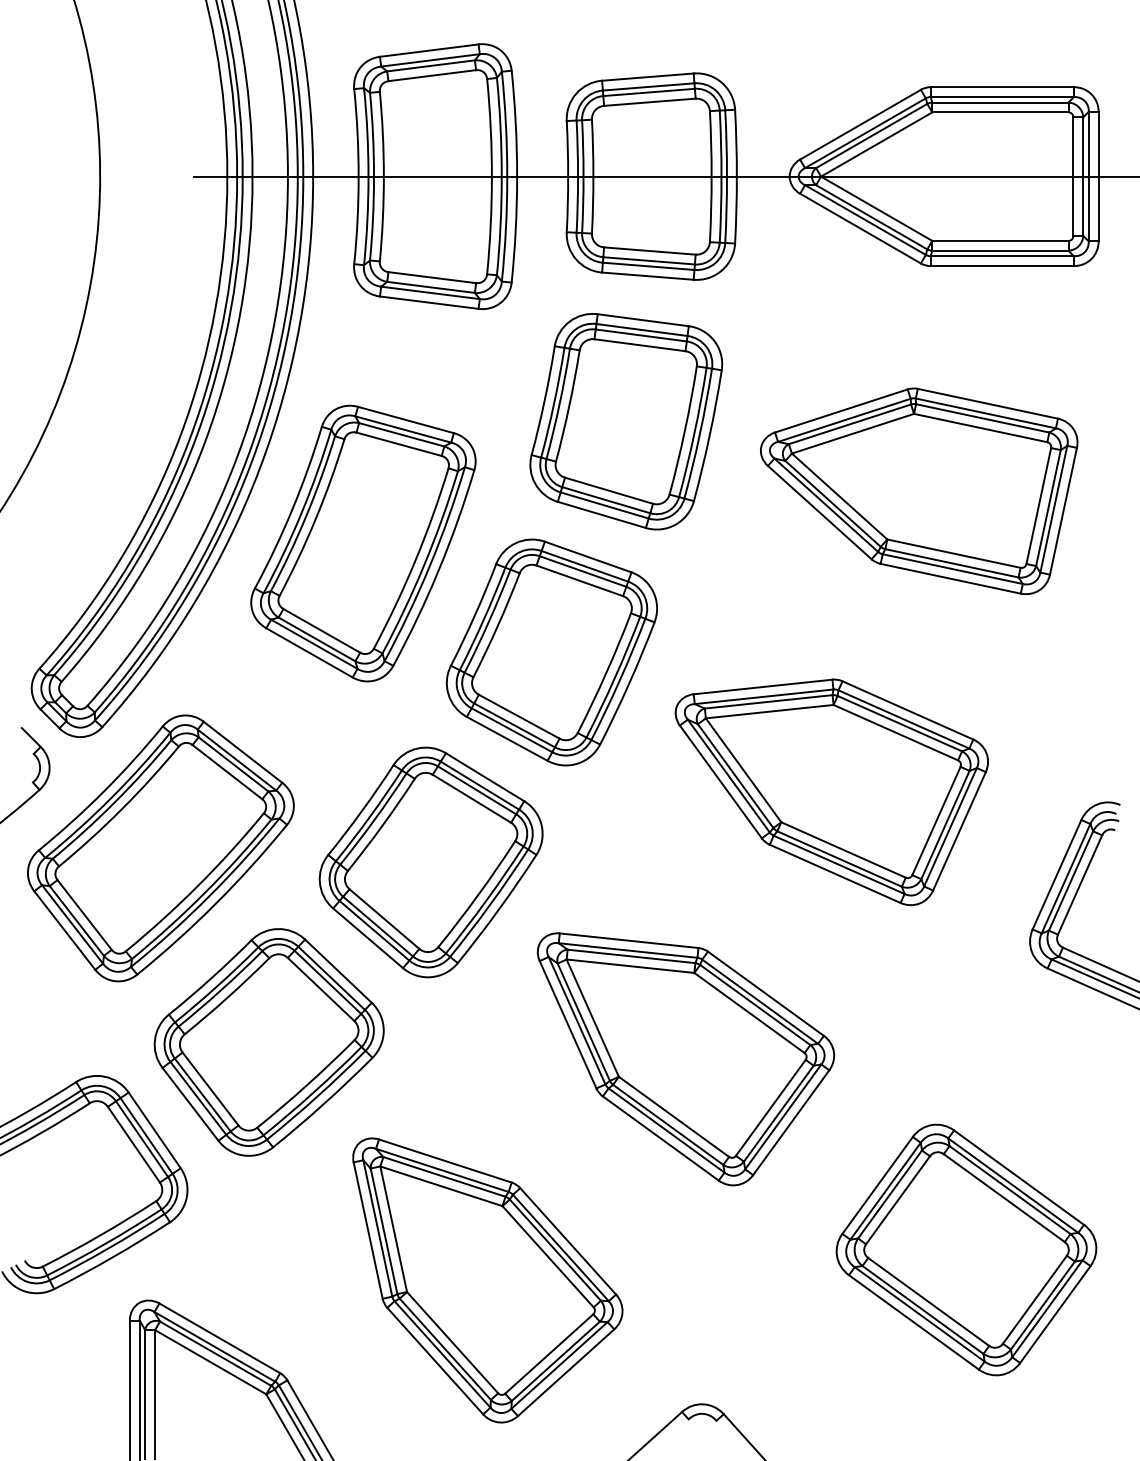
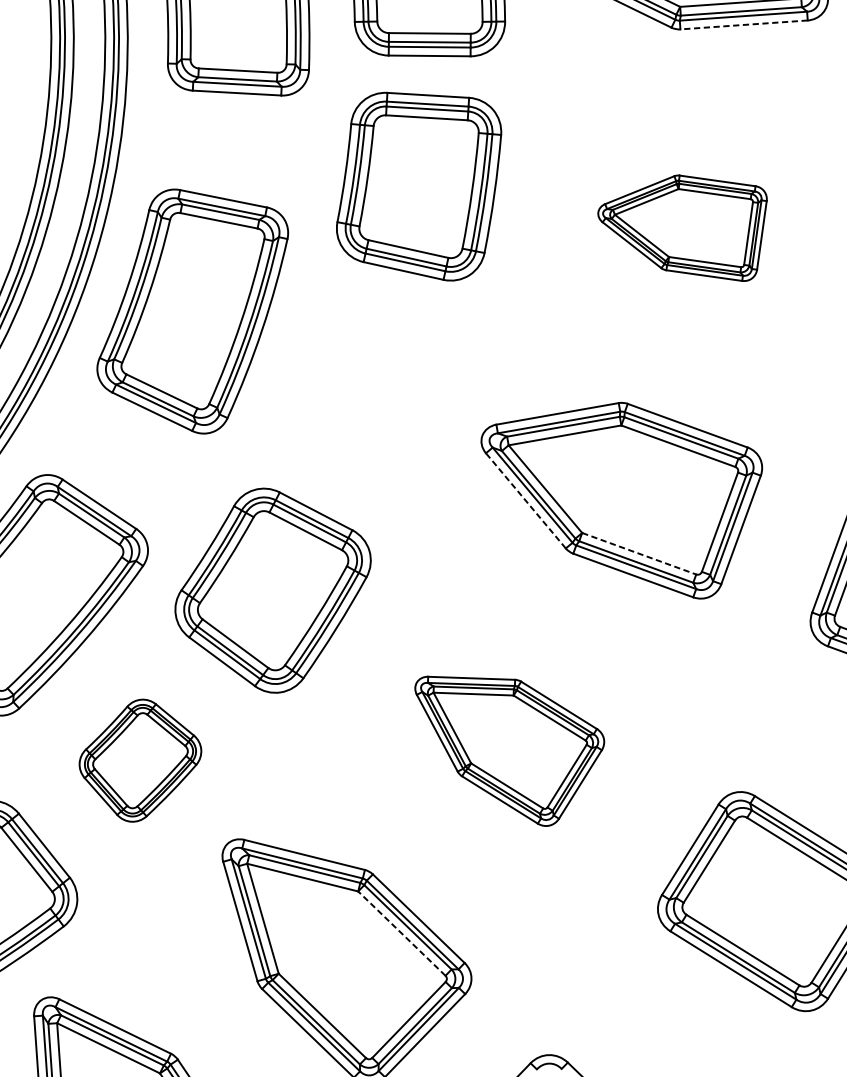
line: (1002, 266) -> (744, 25), solid -> dashed
part: (919, 490) -> (684, 229), size x0.6
part: (551, 652) -> (367, 396), removed
line: (720, 781) -> (525, 500), solid -> dashed
line: (844, 850) -> (640, 554), solid -> dashed
part: (268, 1042) -> (140, 760), size x0.6
part: (685, 1059) -> (511, 749), size x0.7
line: (547, 1256) -> (401, 933), solid -> dashed

